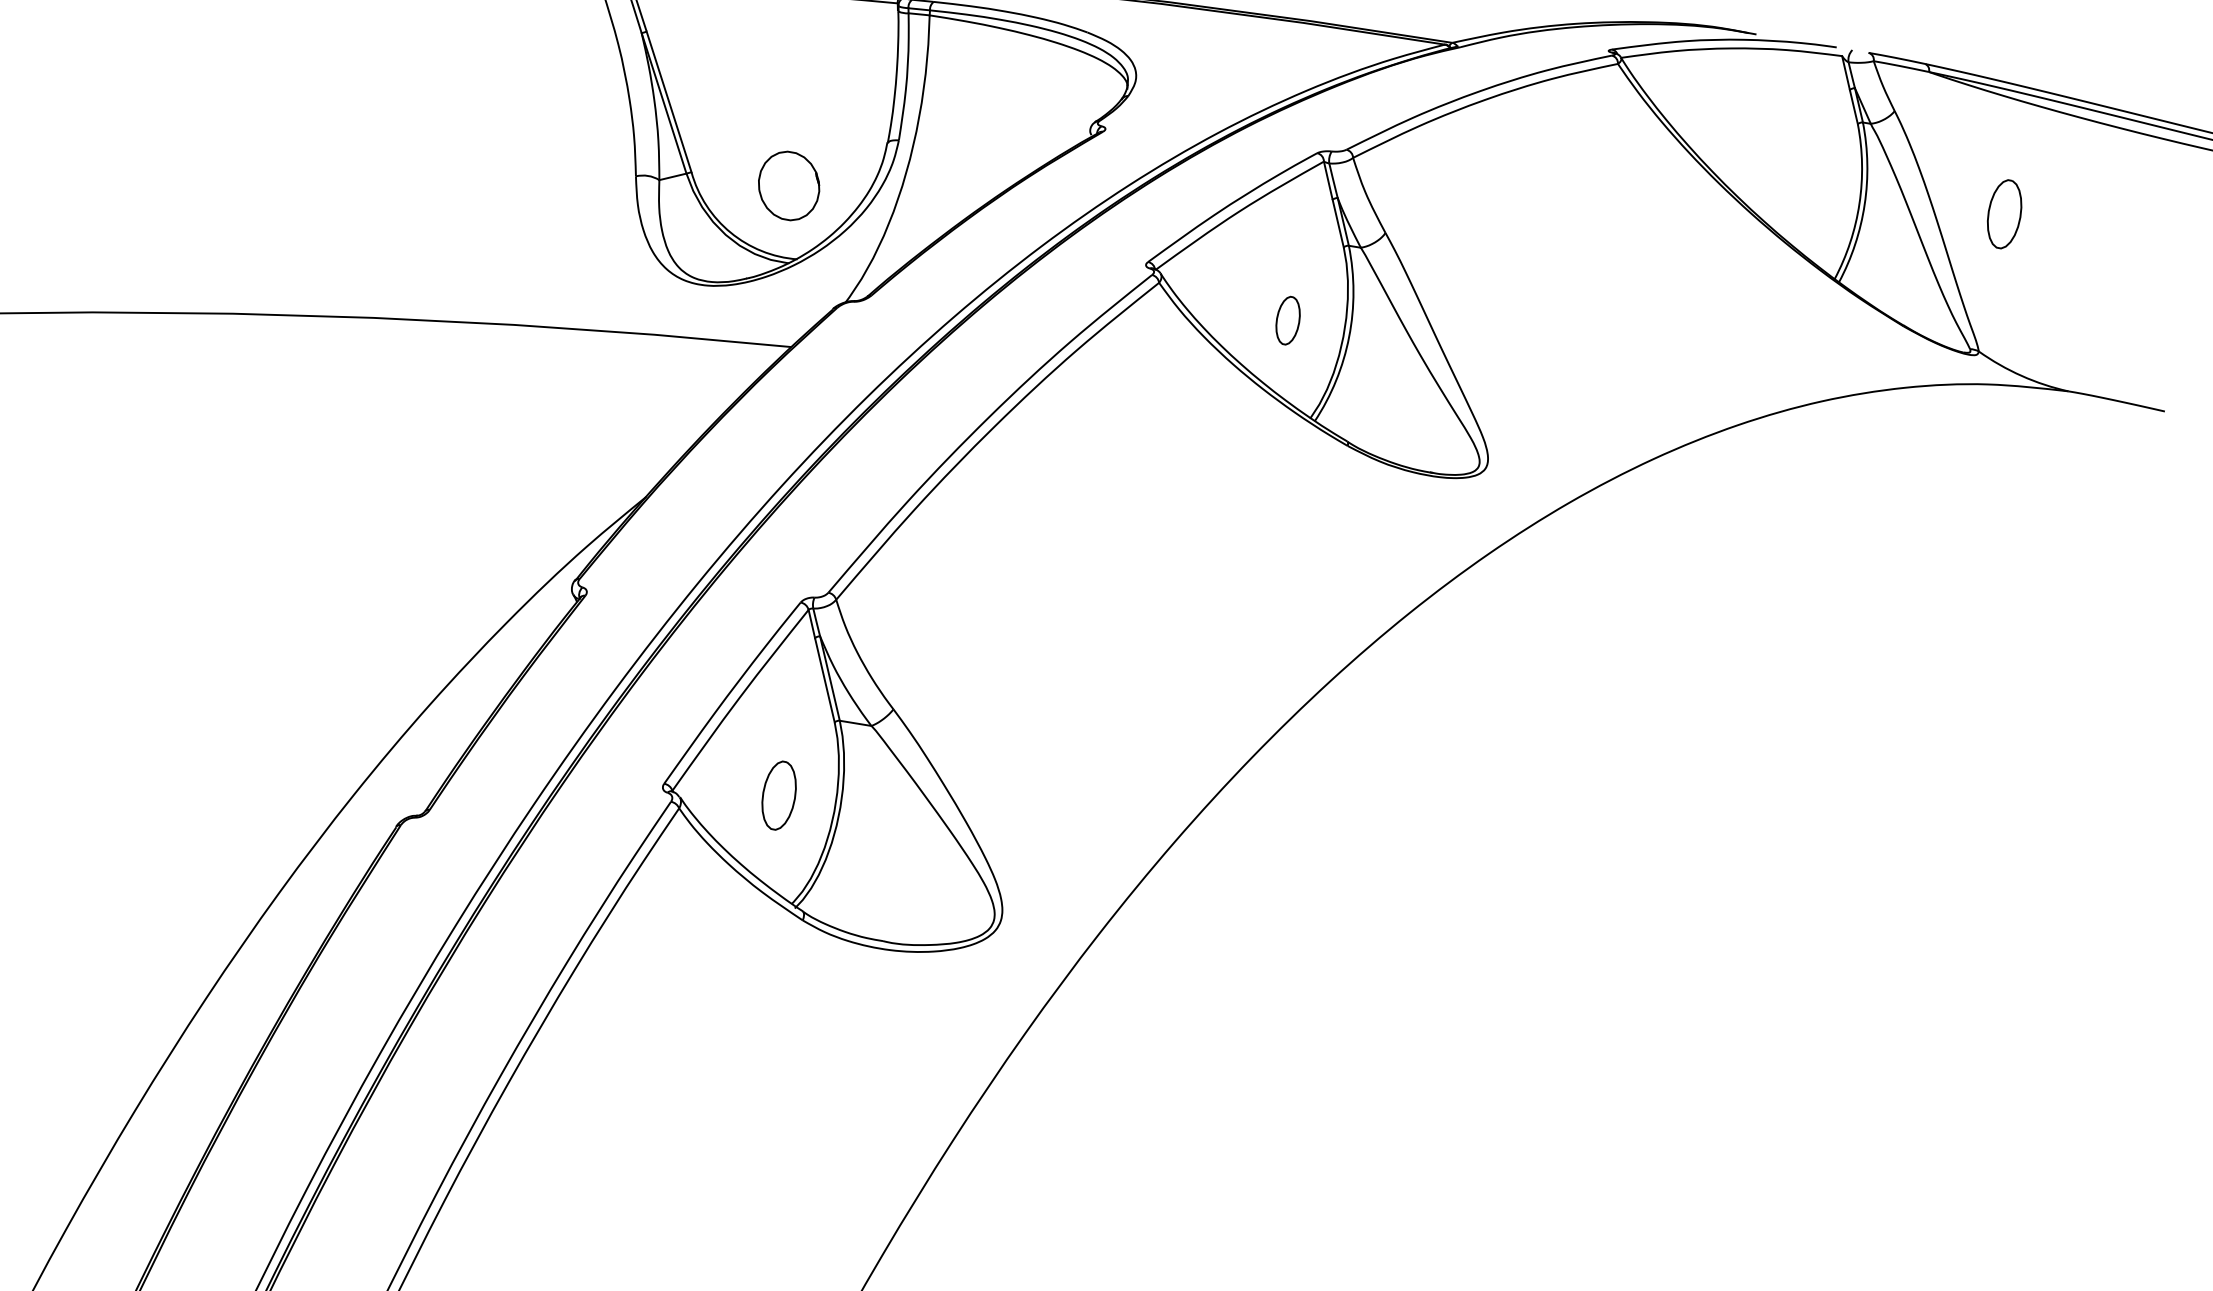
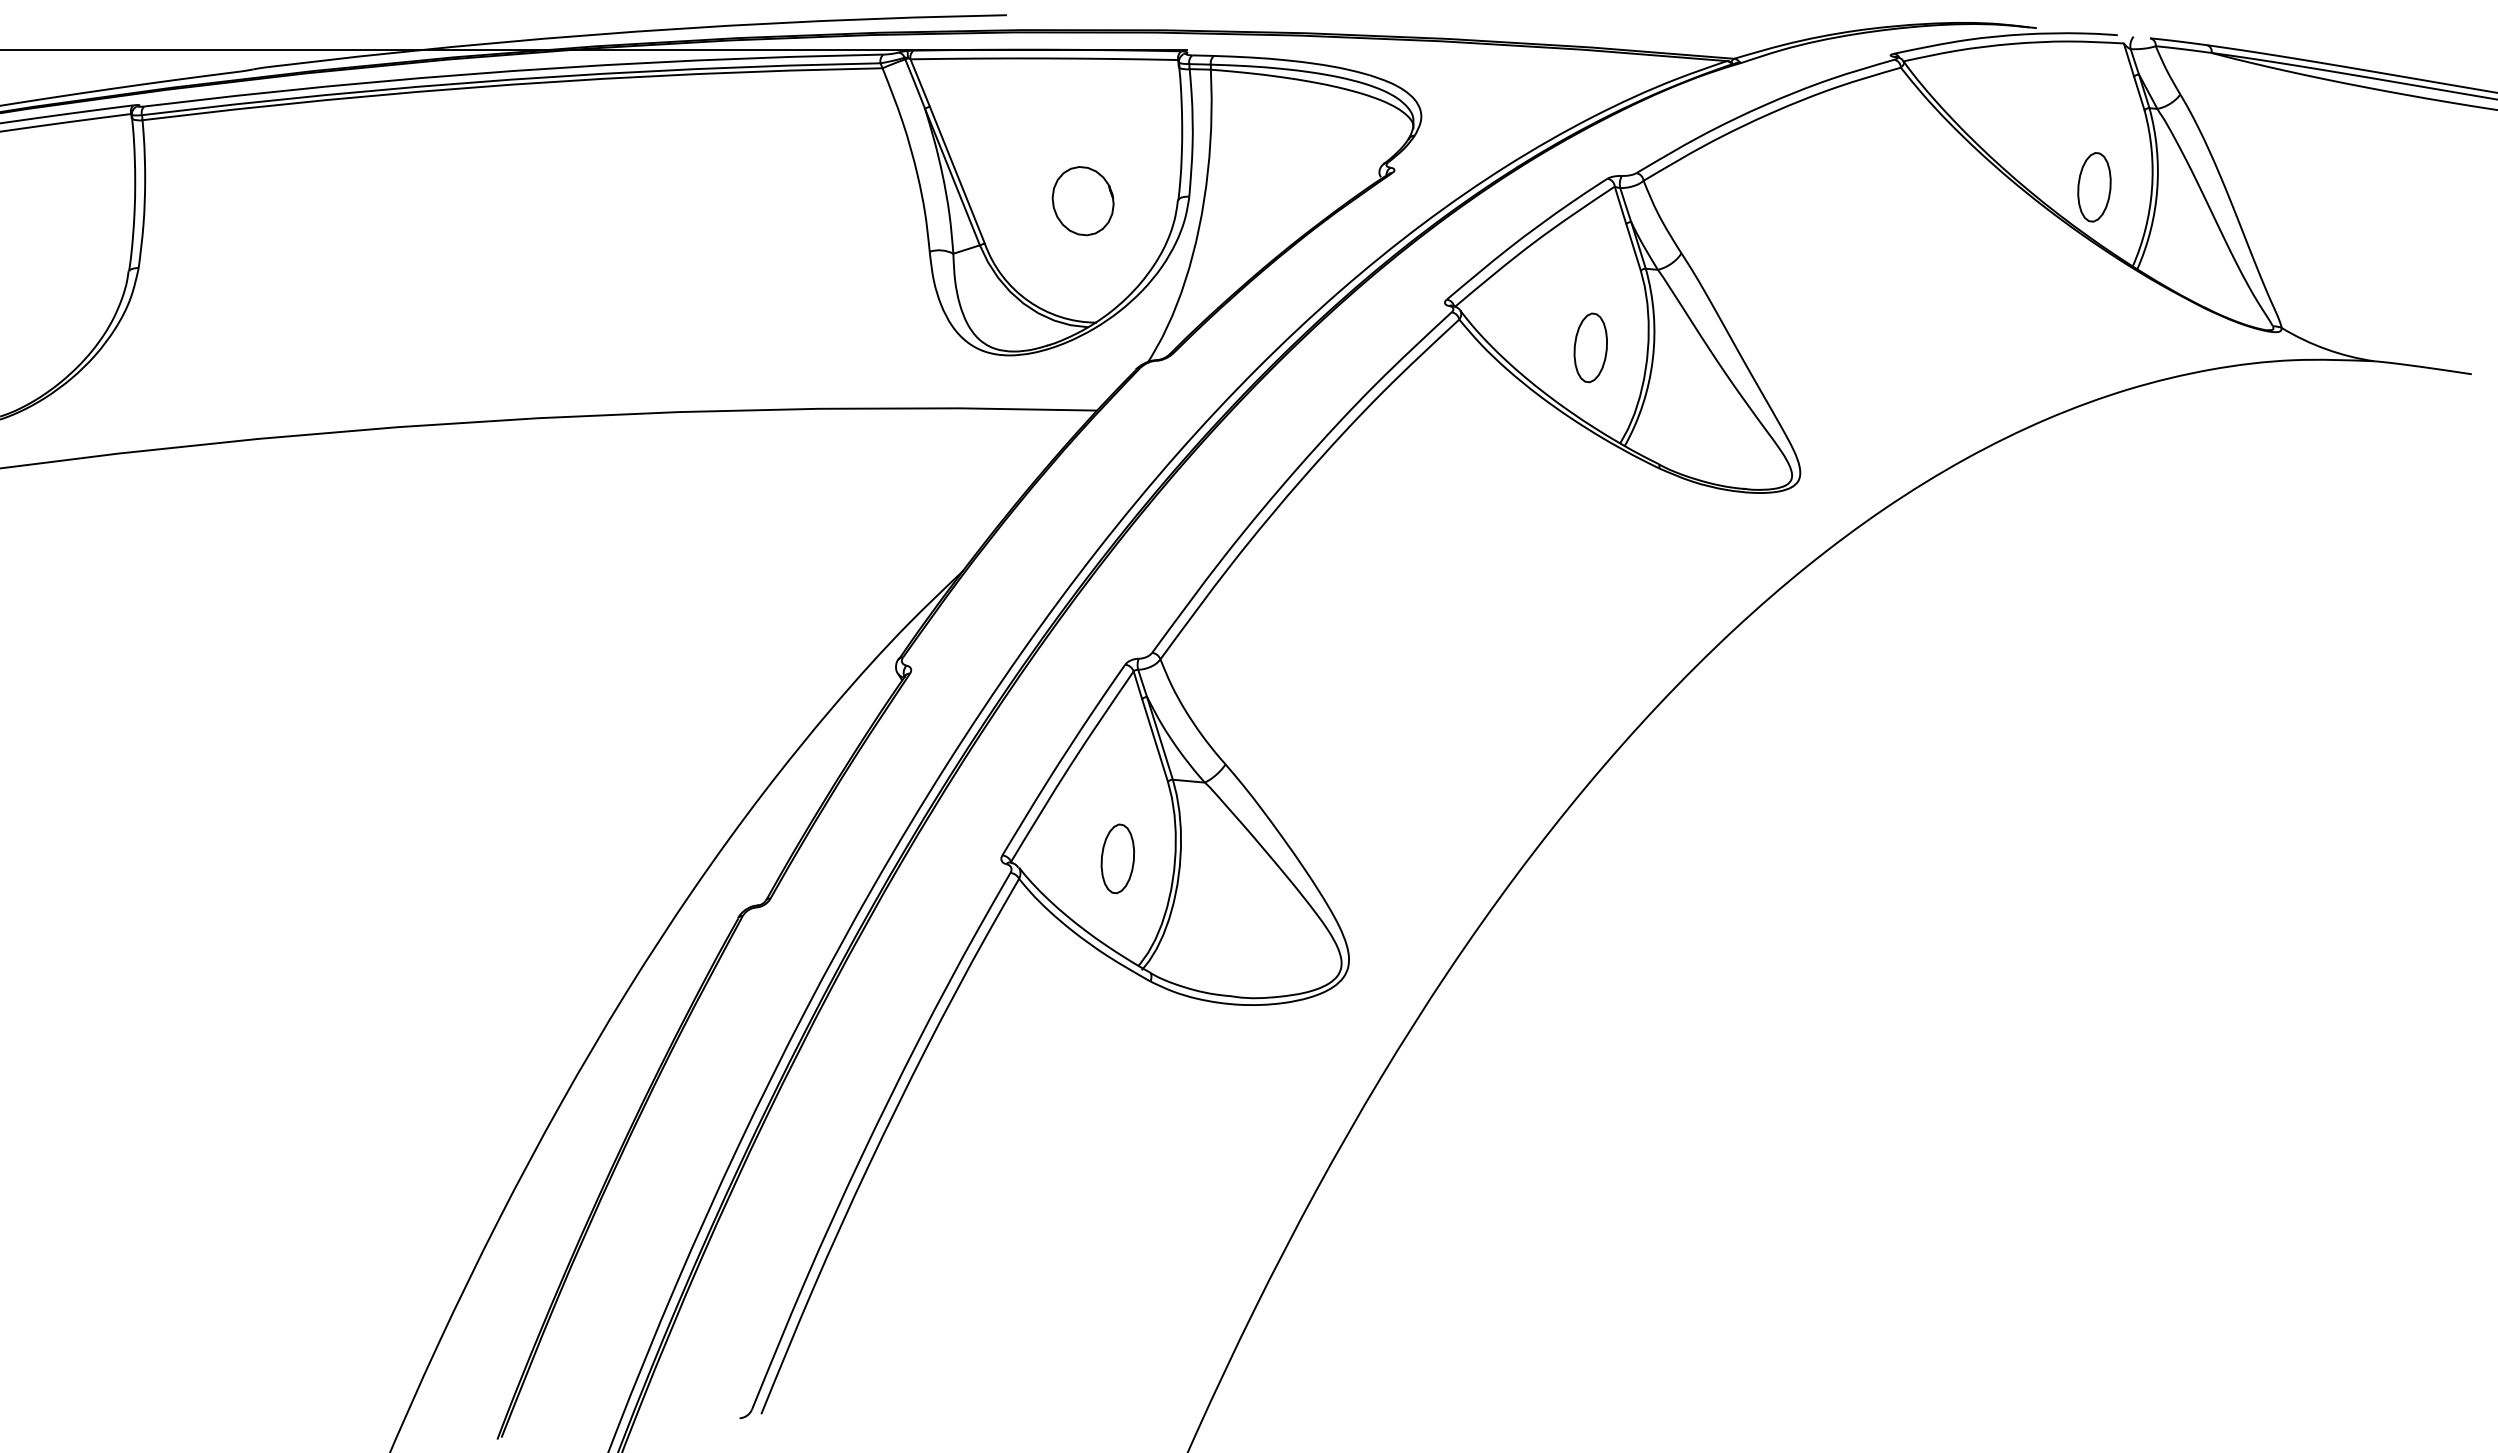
part: (788, 186) -> (1082, 201), moved
part: (2004, 214) -> (2094, 187), moved
part: (1287, 320) -> (1590, 347), size x1.43

